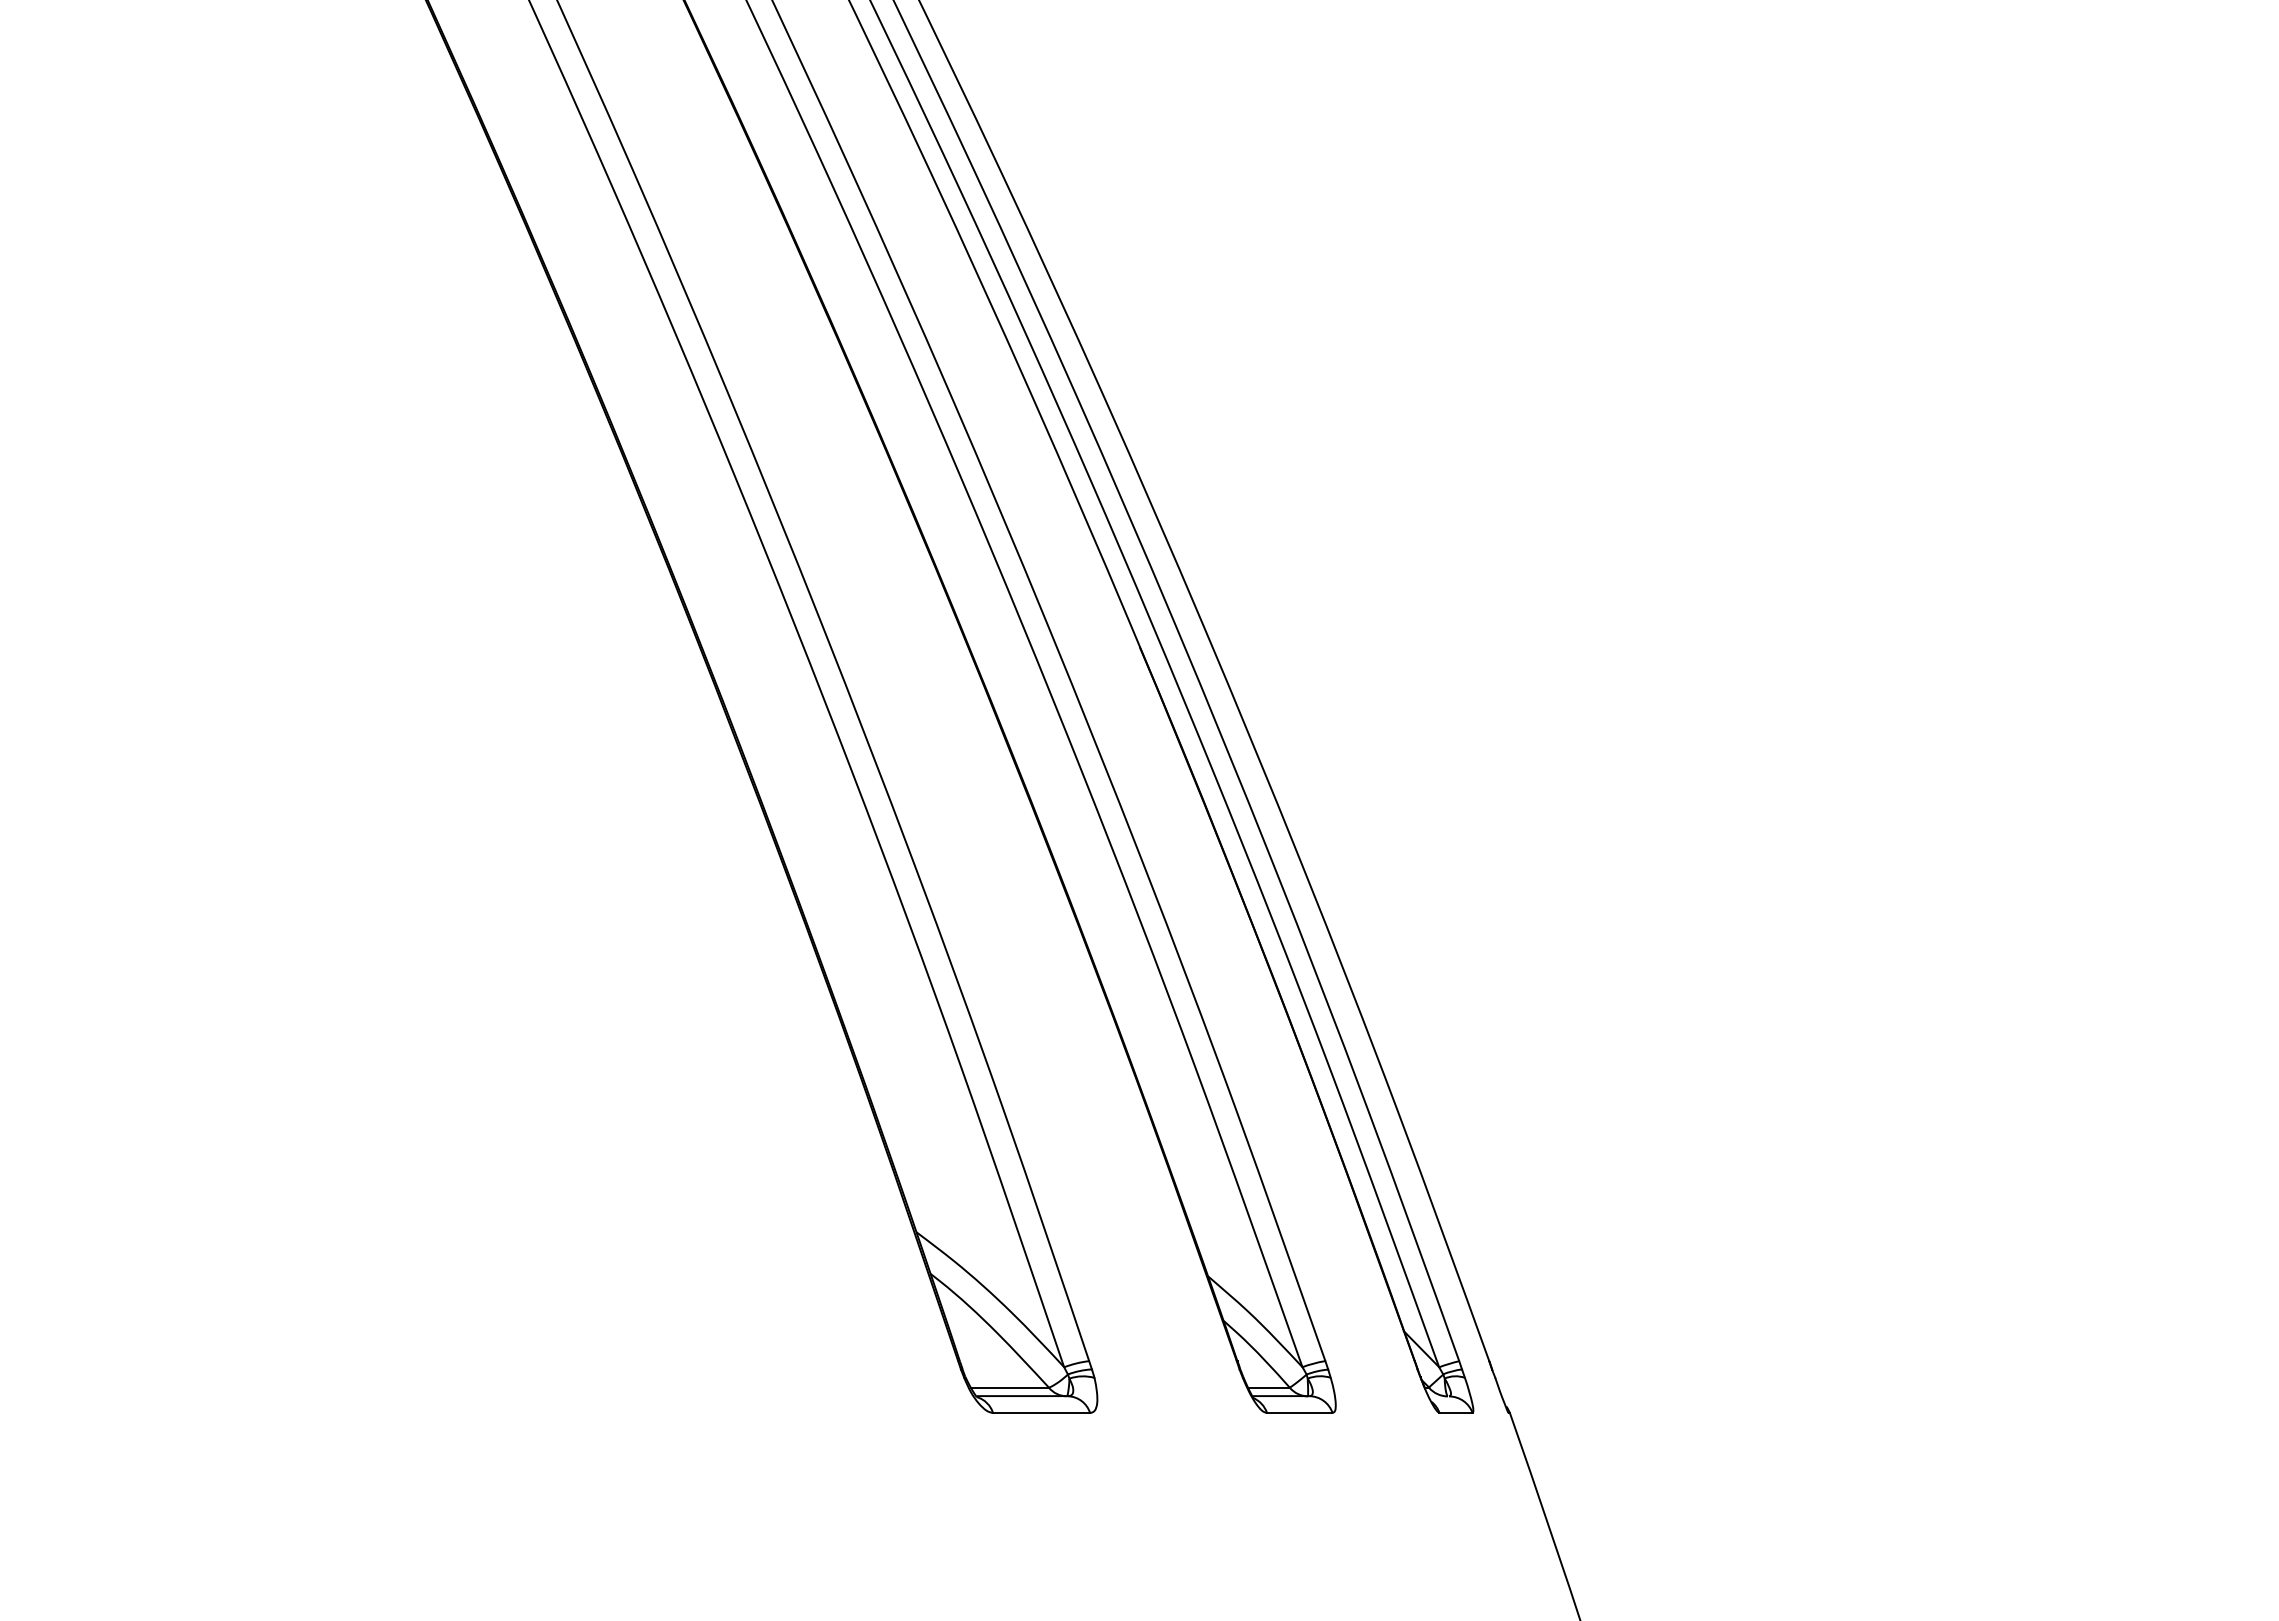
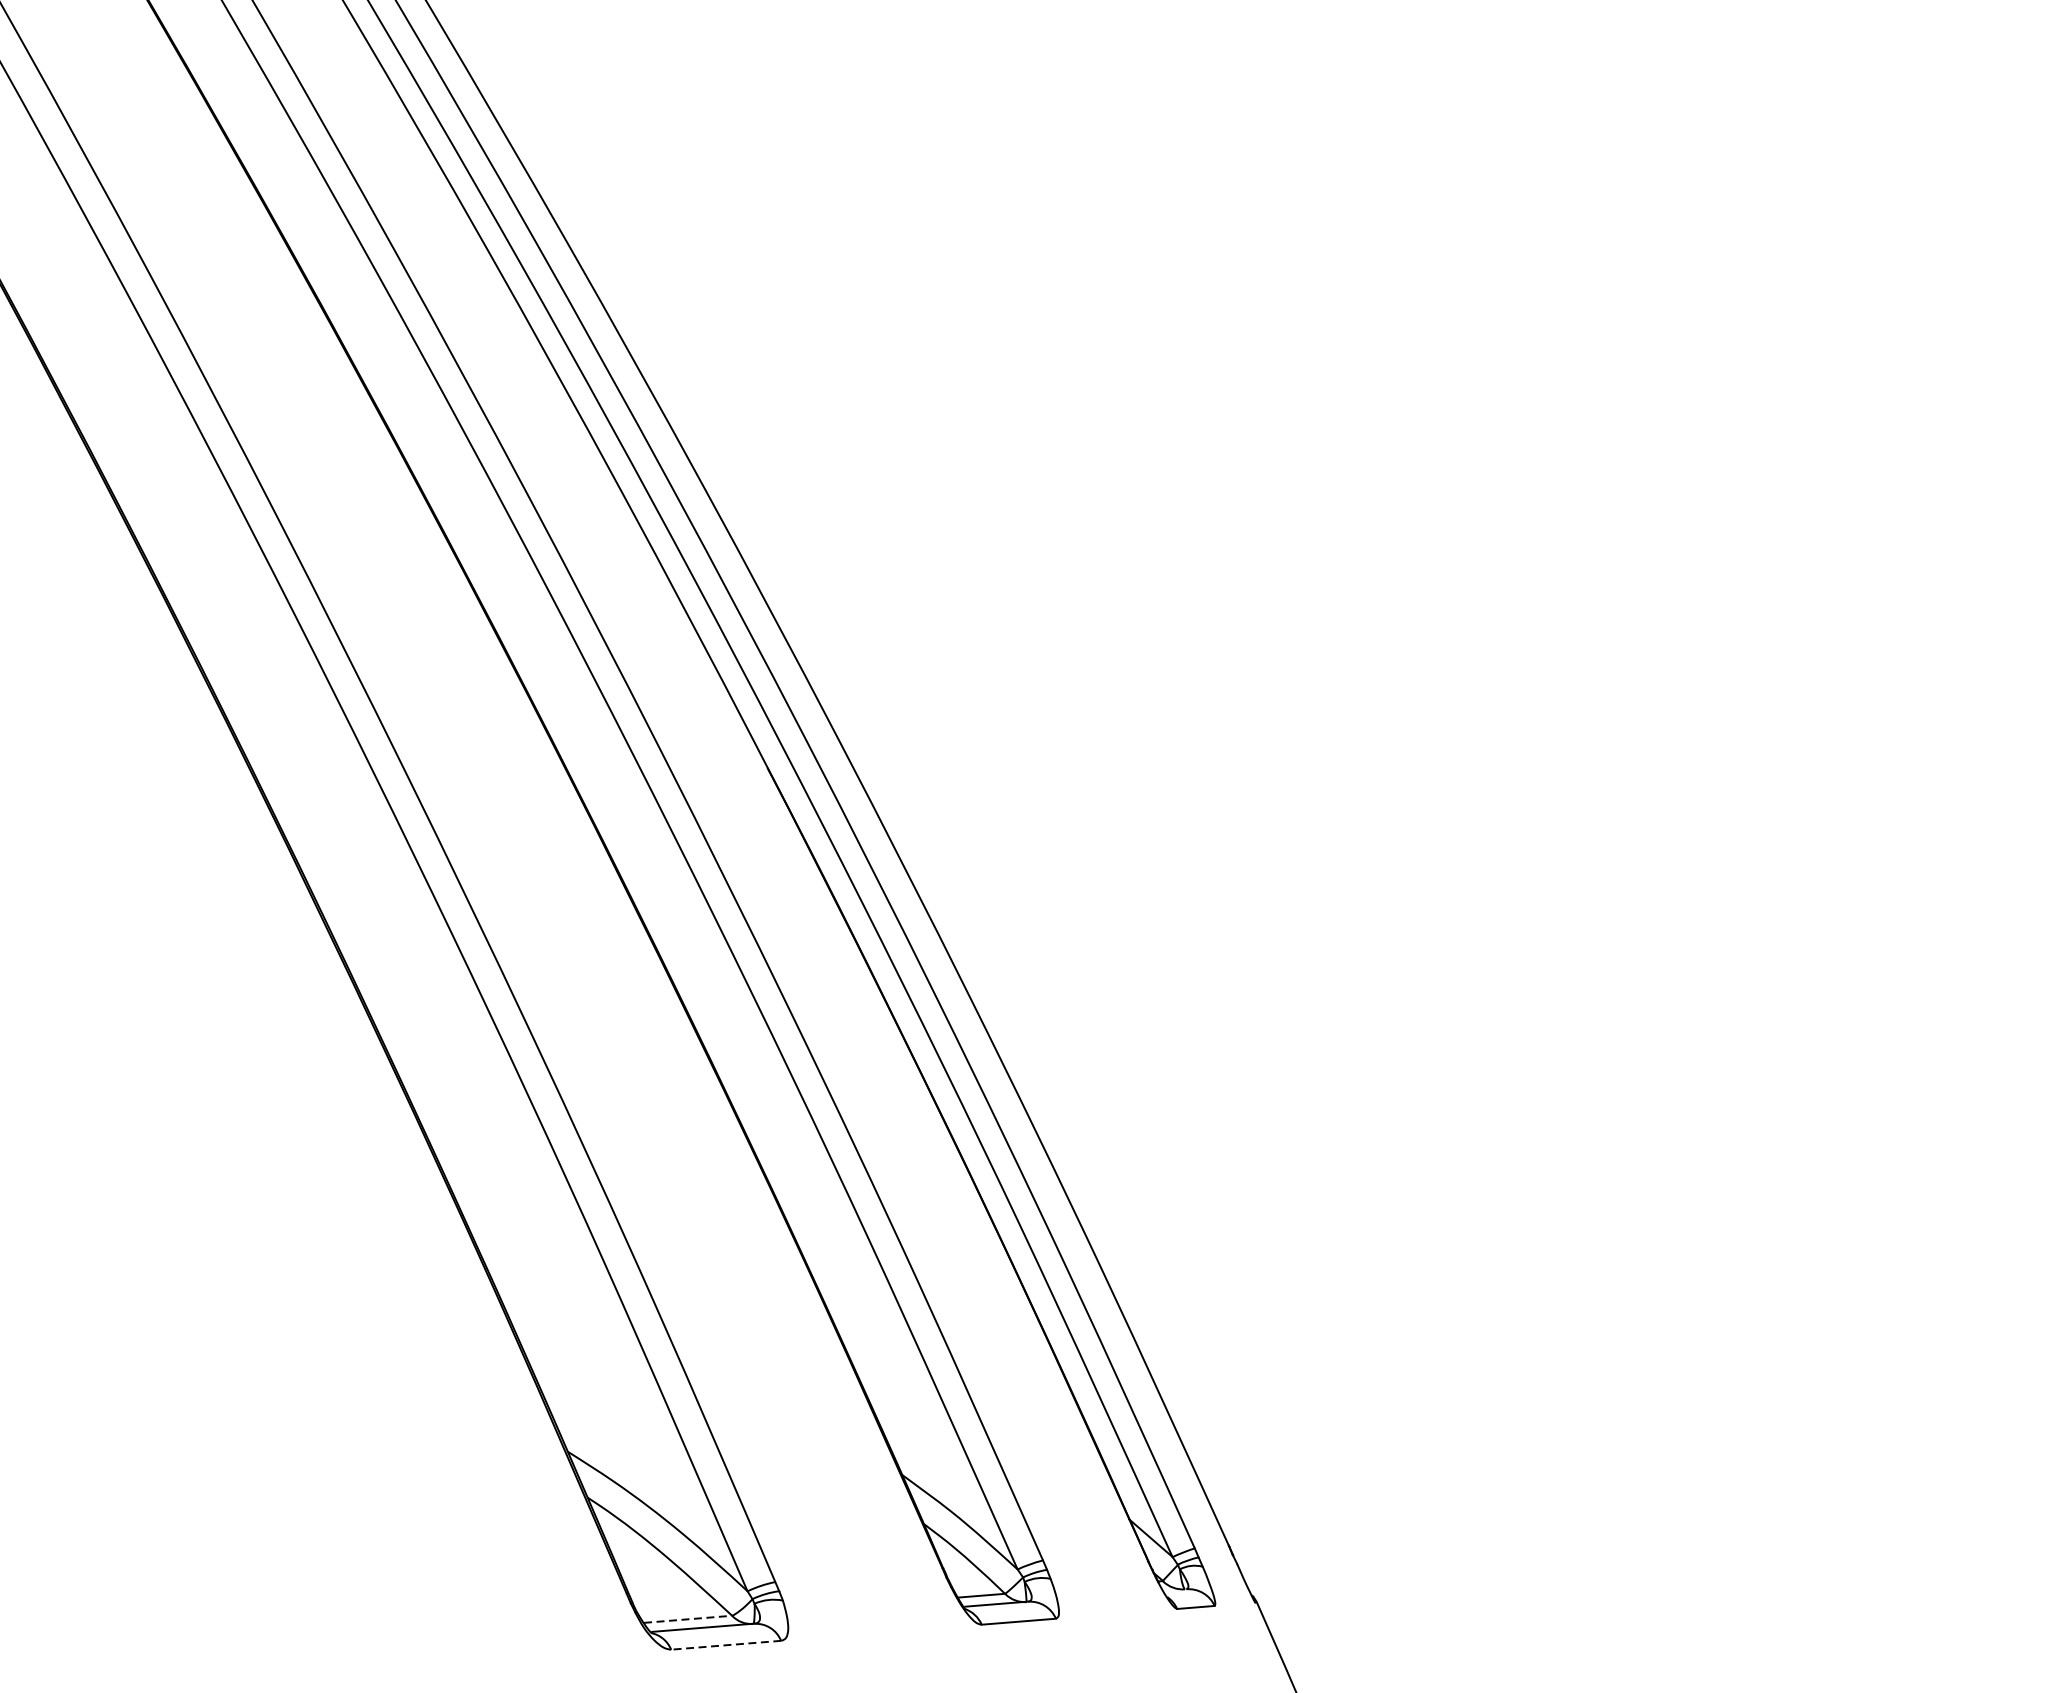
line: (1010, 1387) -> (688, 1619), solid -> dashed
line: (1041, 1413) -> (726, 1645), solid -> dashed

